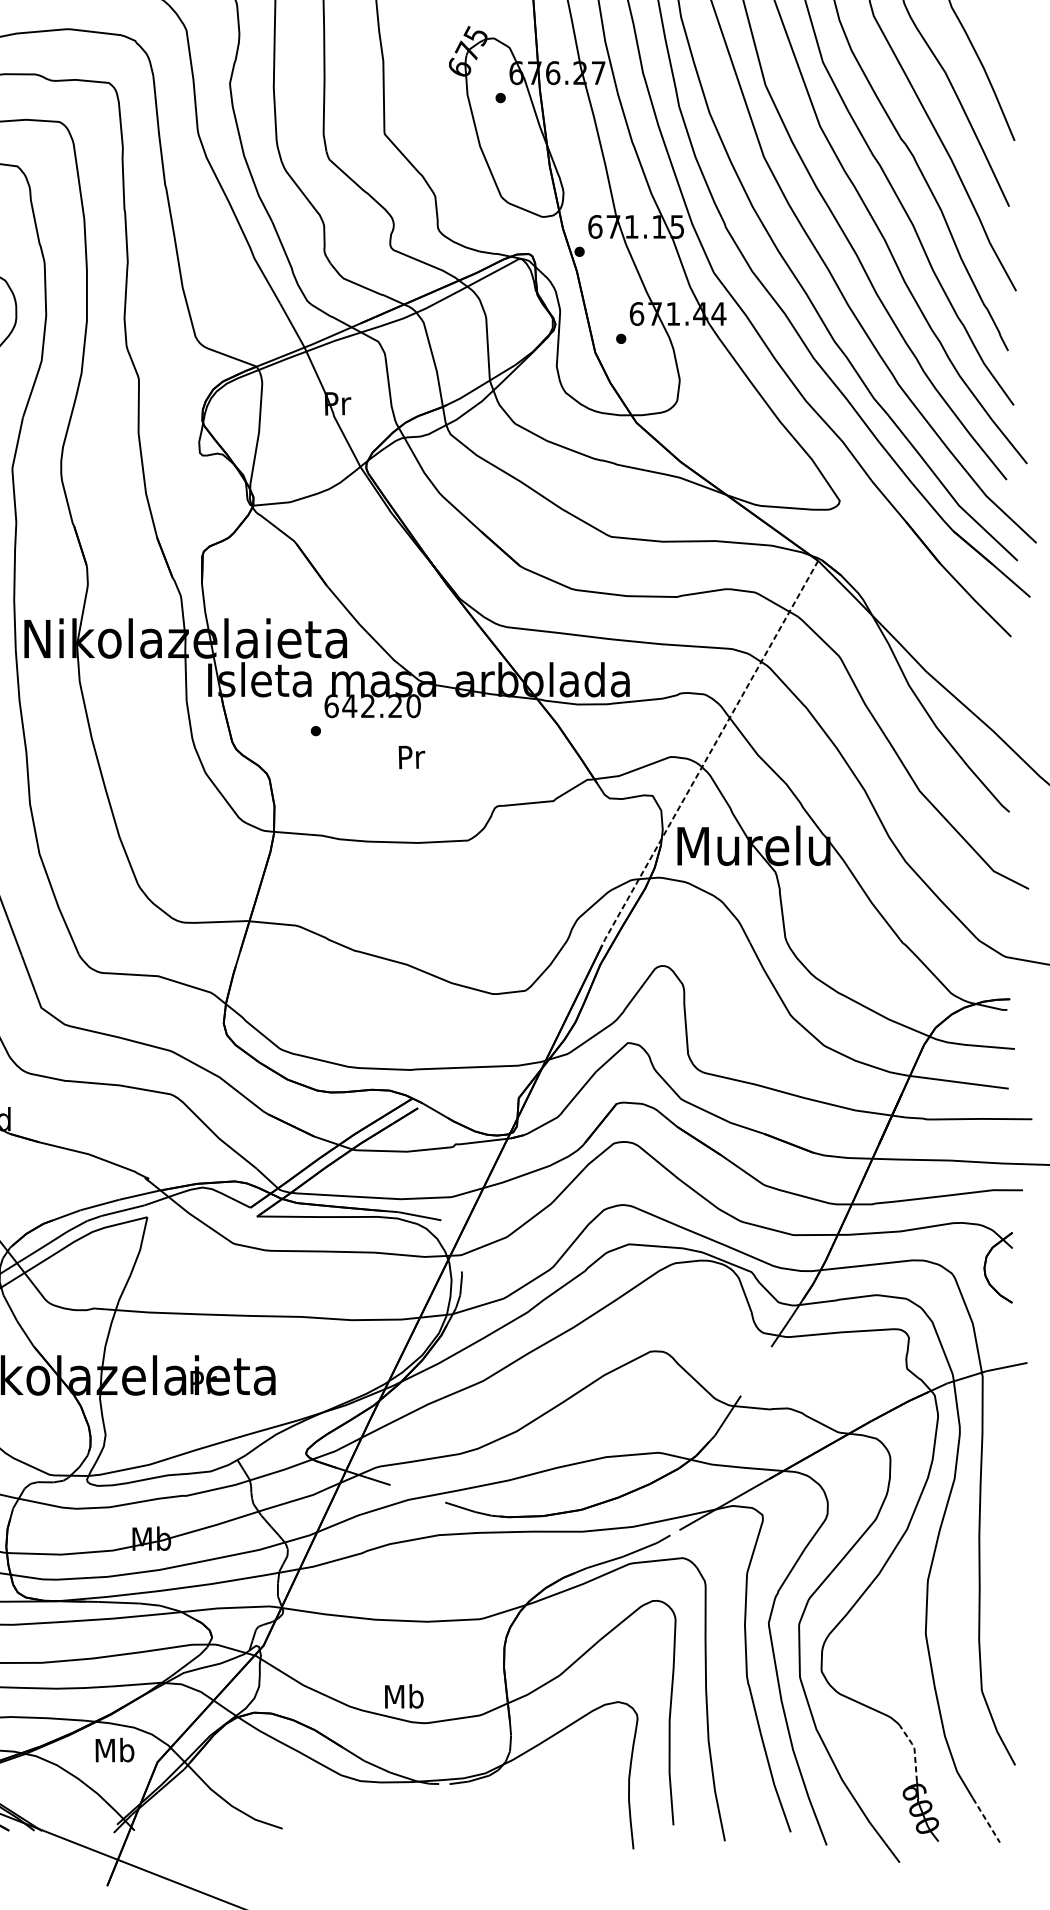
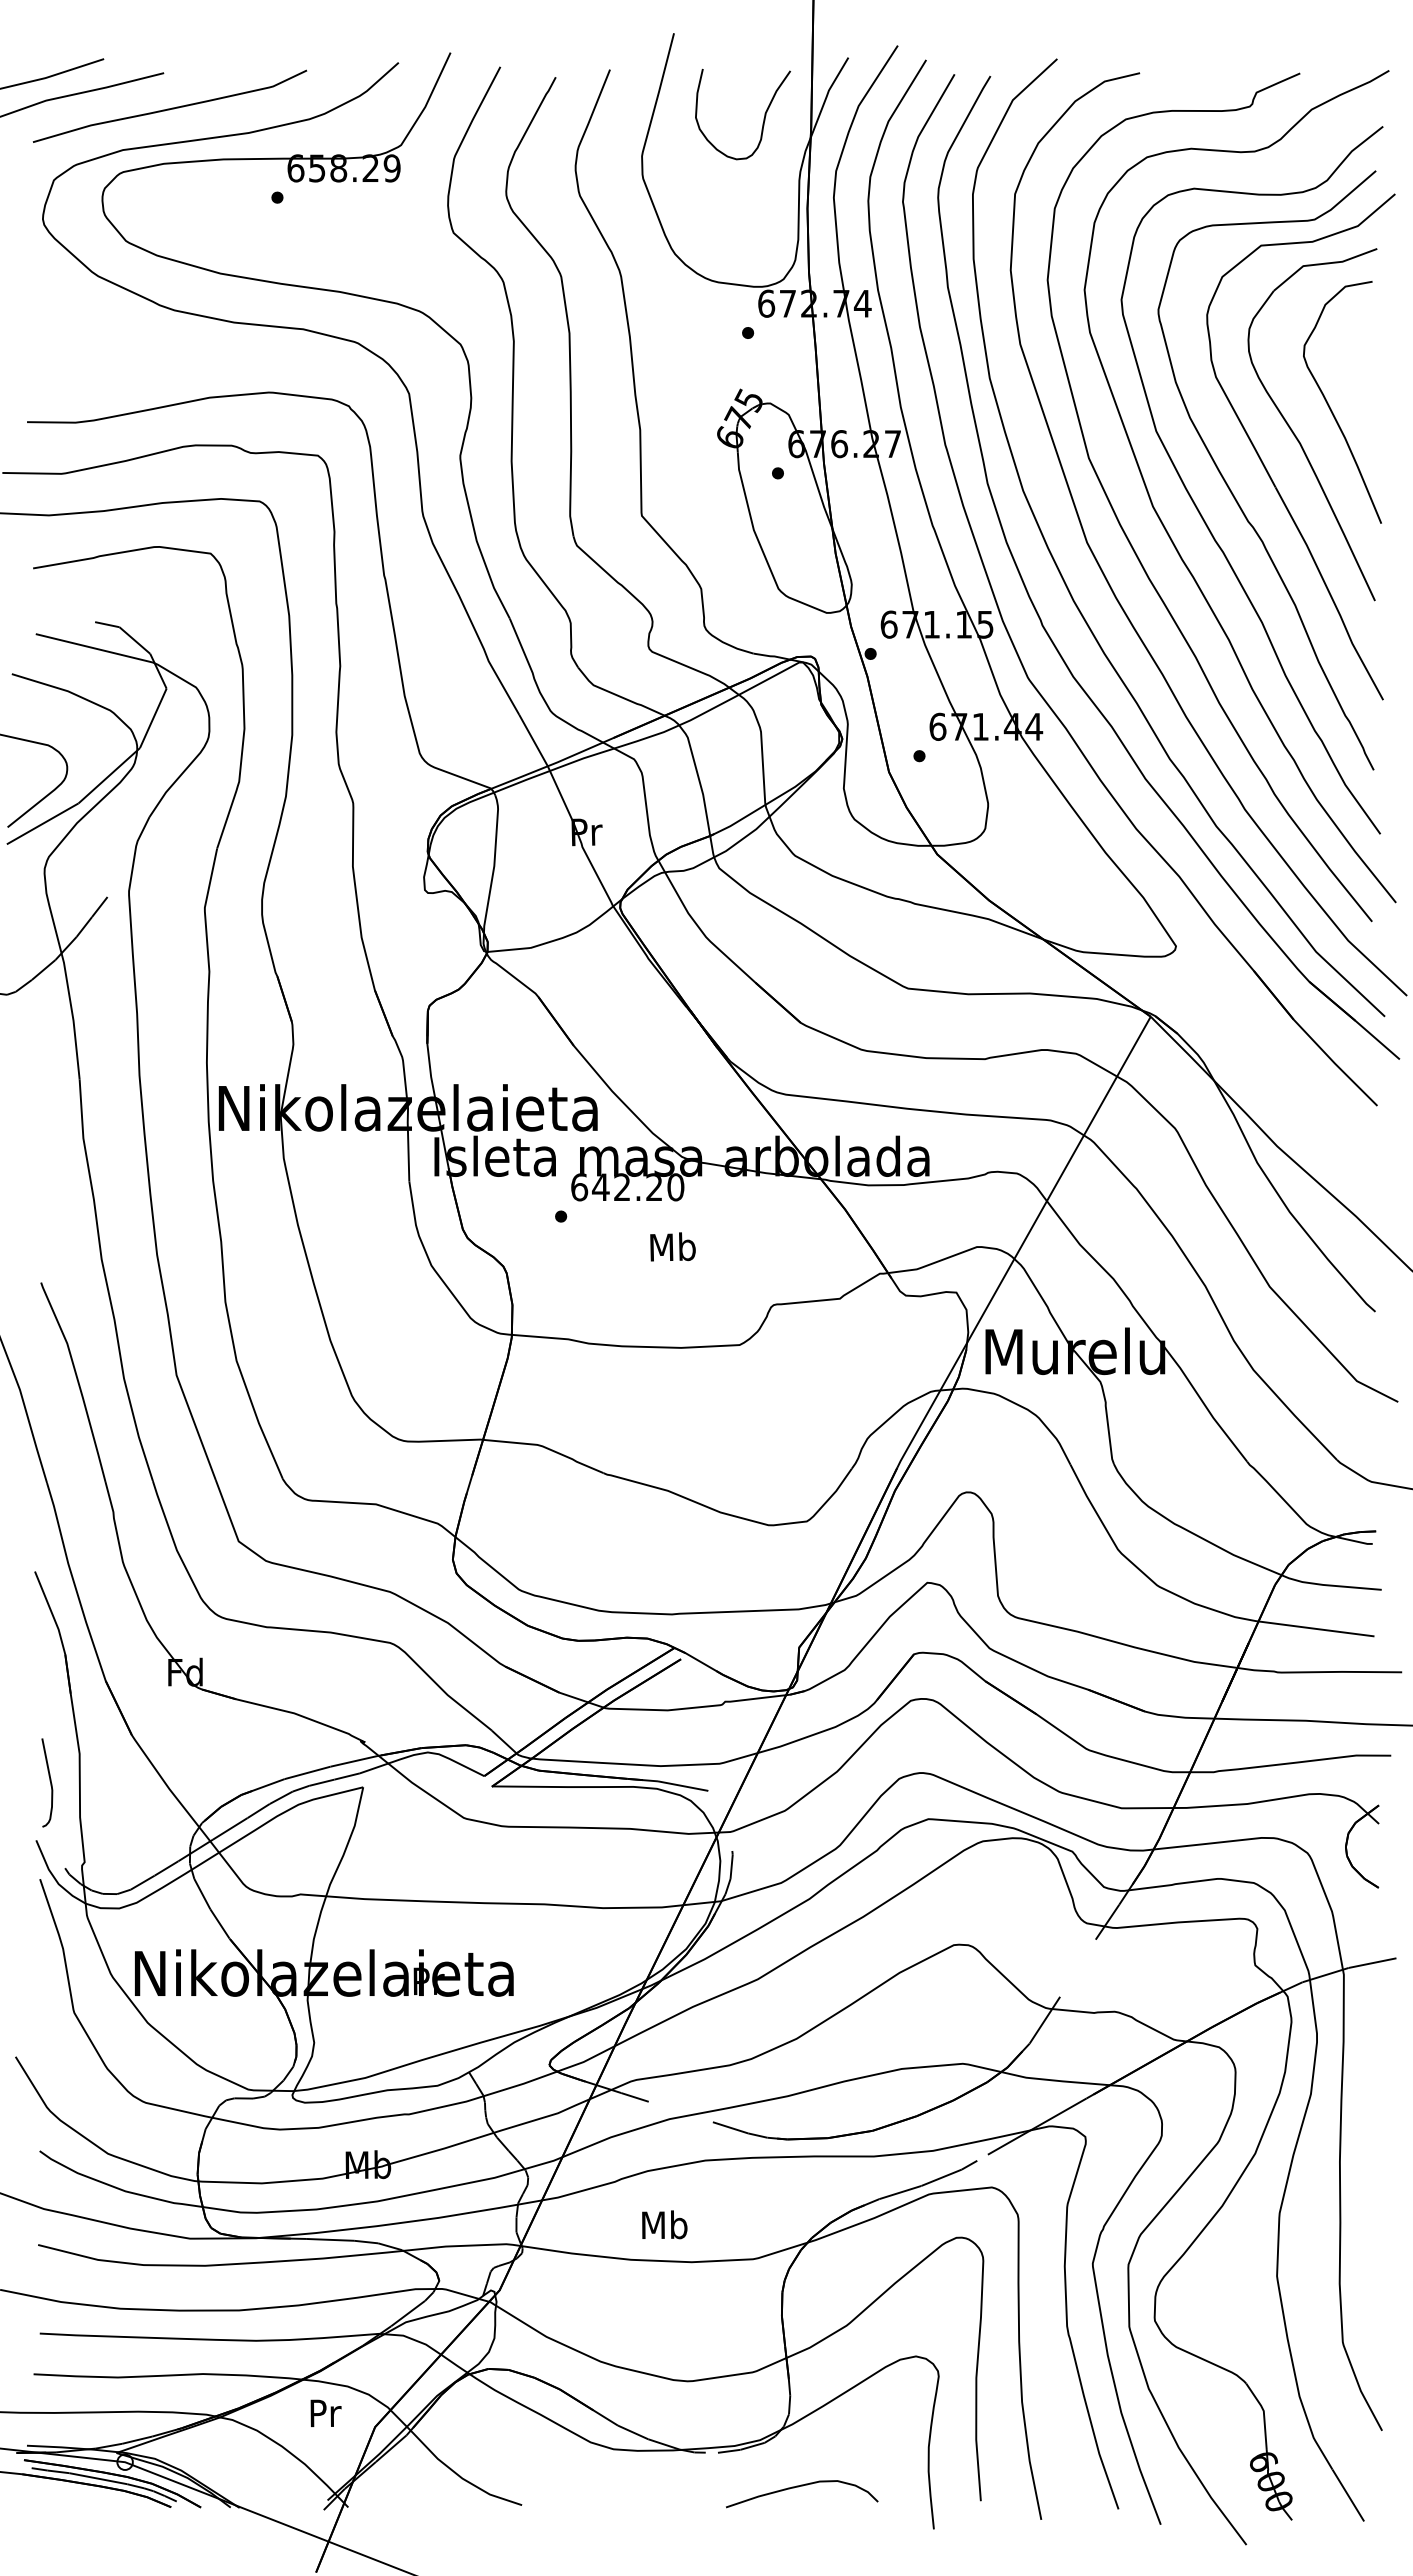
line: (709, 754) -> (1023, 1243), dashed -> solid
text: (410, 756) -> (672, 1246), Pr -> Mb
text: (404, 1696) -> (664, 2224), moved
text: (114, 1749) -> (324, 2412), Mb -> Pr
line: (914, 1749) -> (1263, 2412), dashed -> solid
curve: (521, 1812) -> (802, 2486), added
line: (986, 1820) -> (1348, 2495), dashed -> solid

